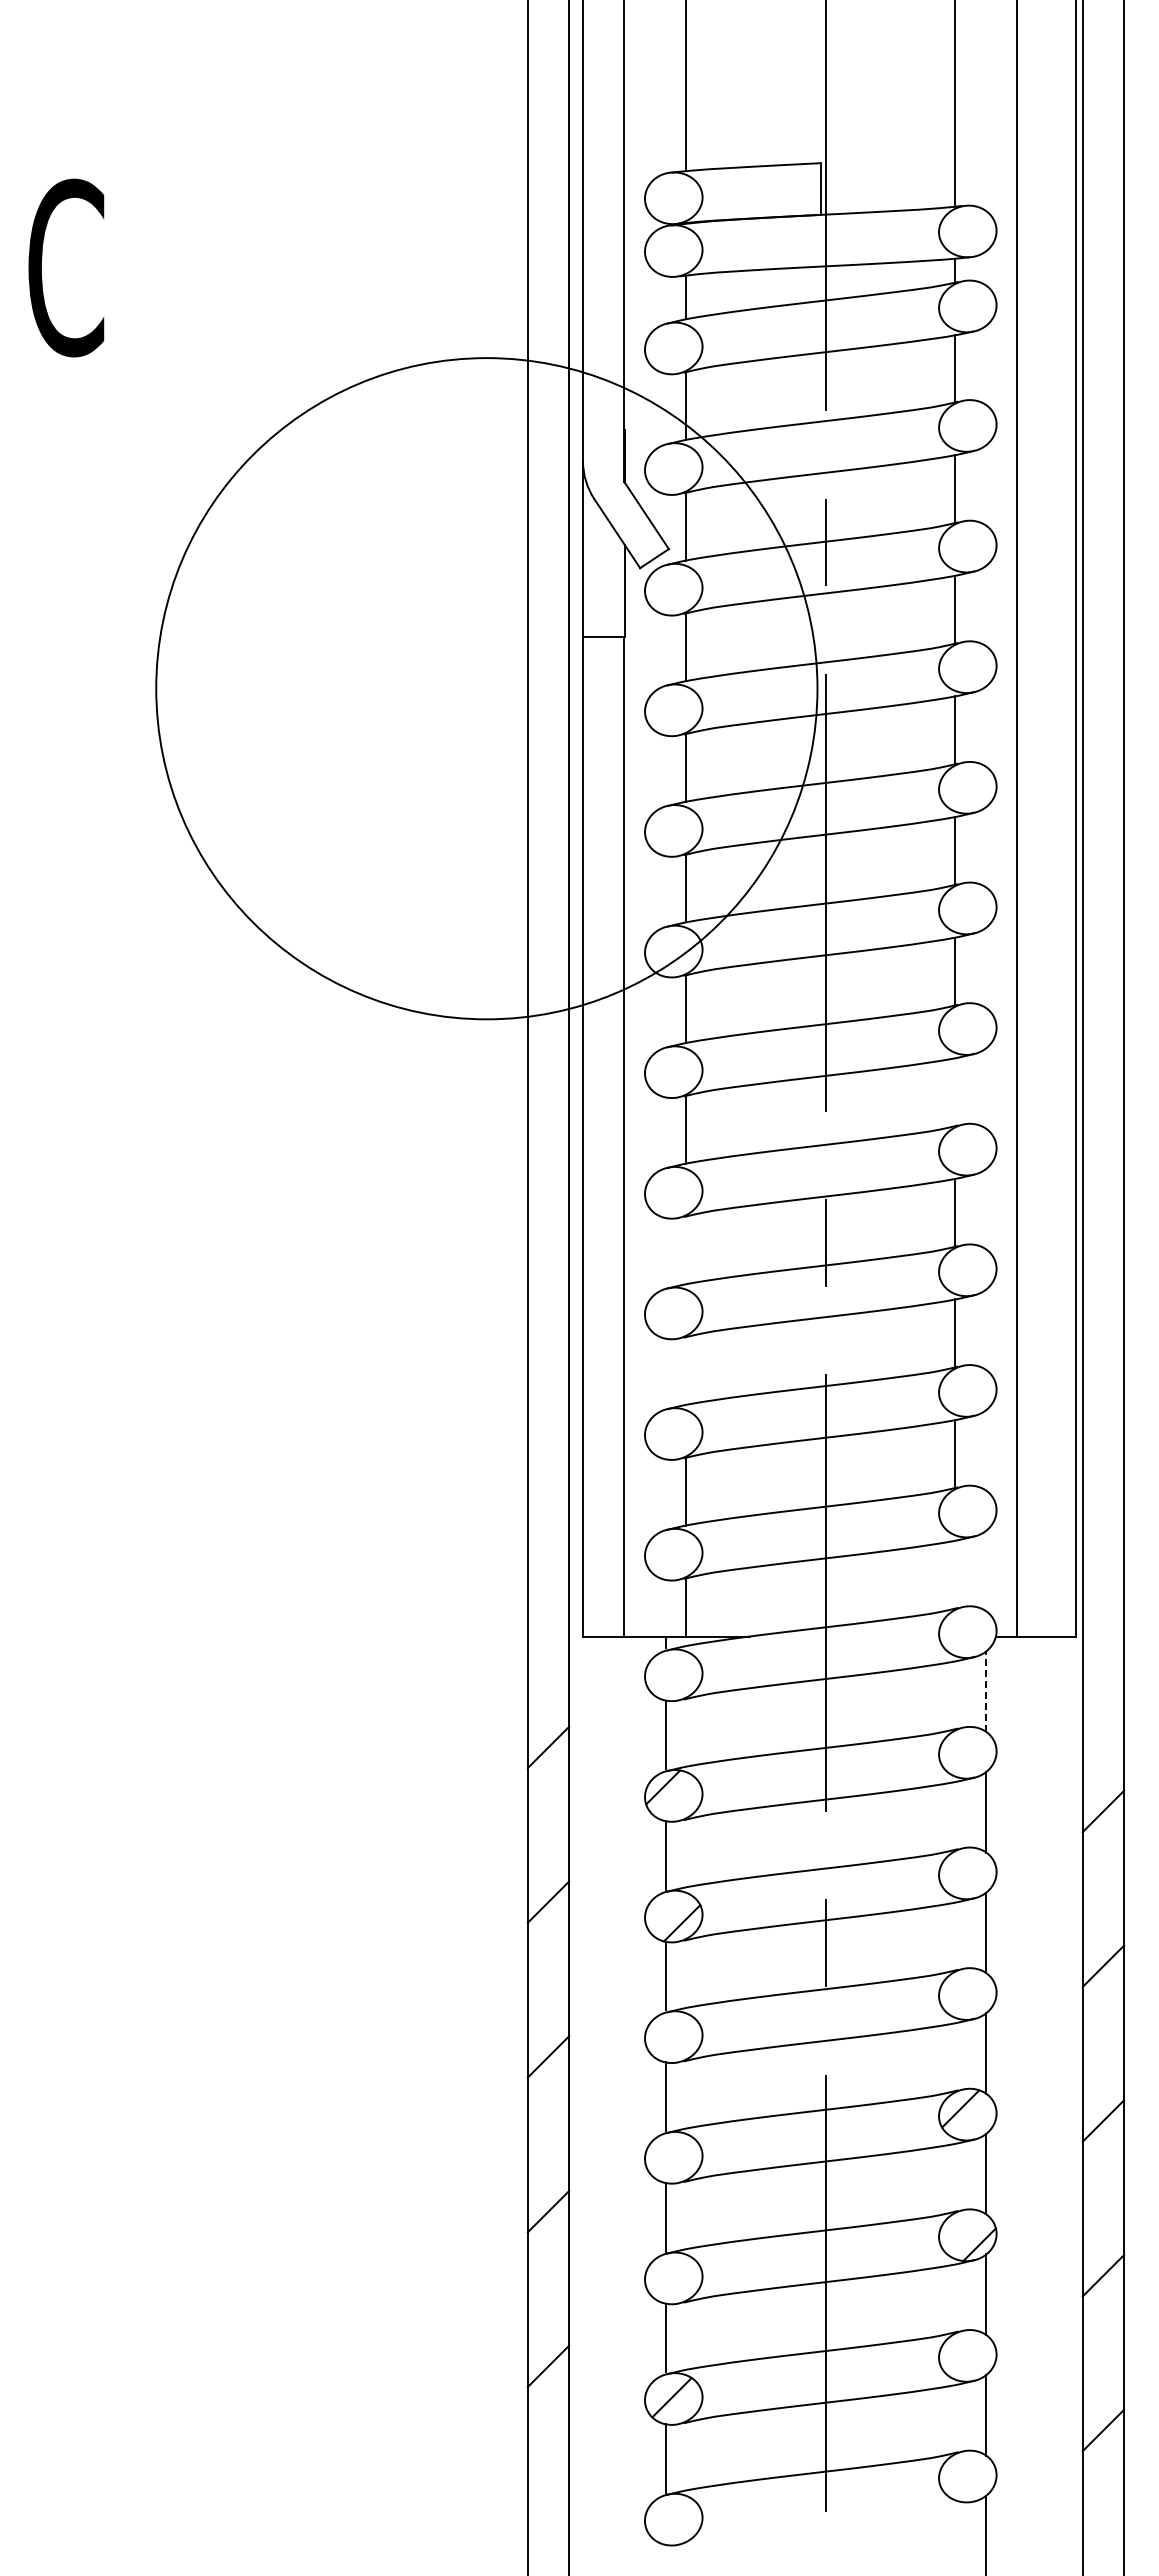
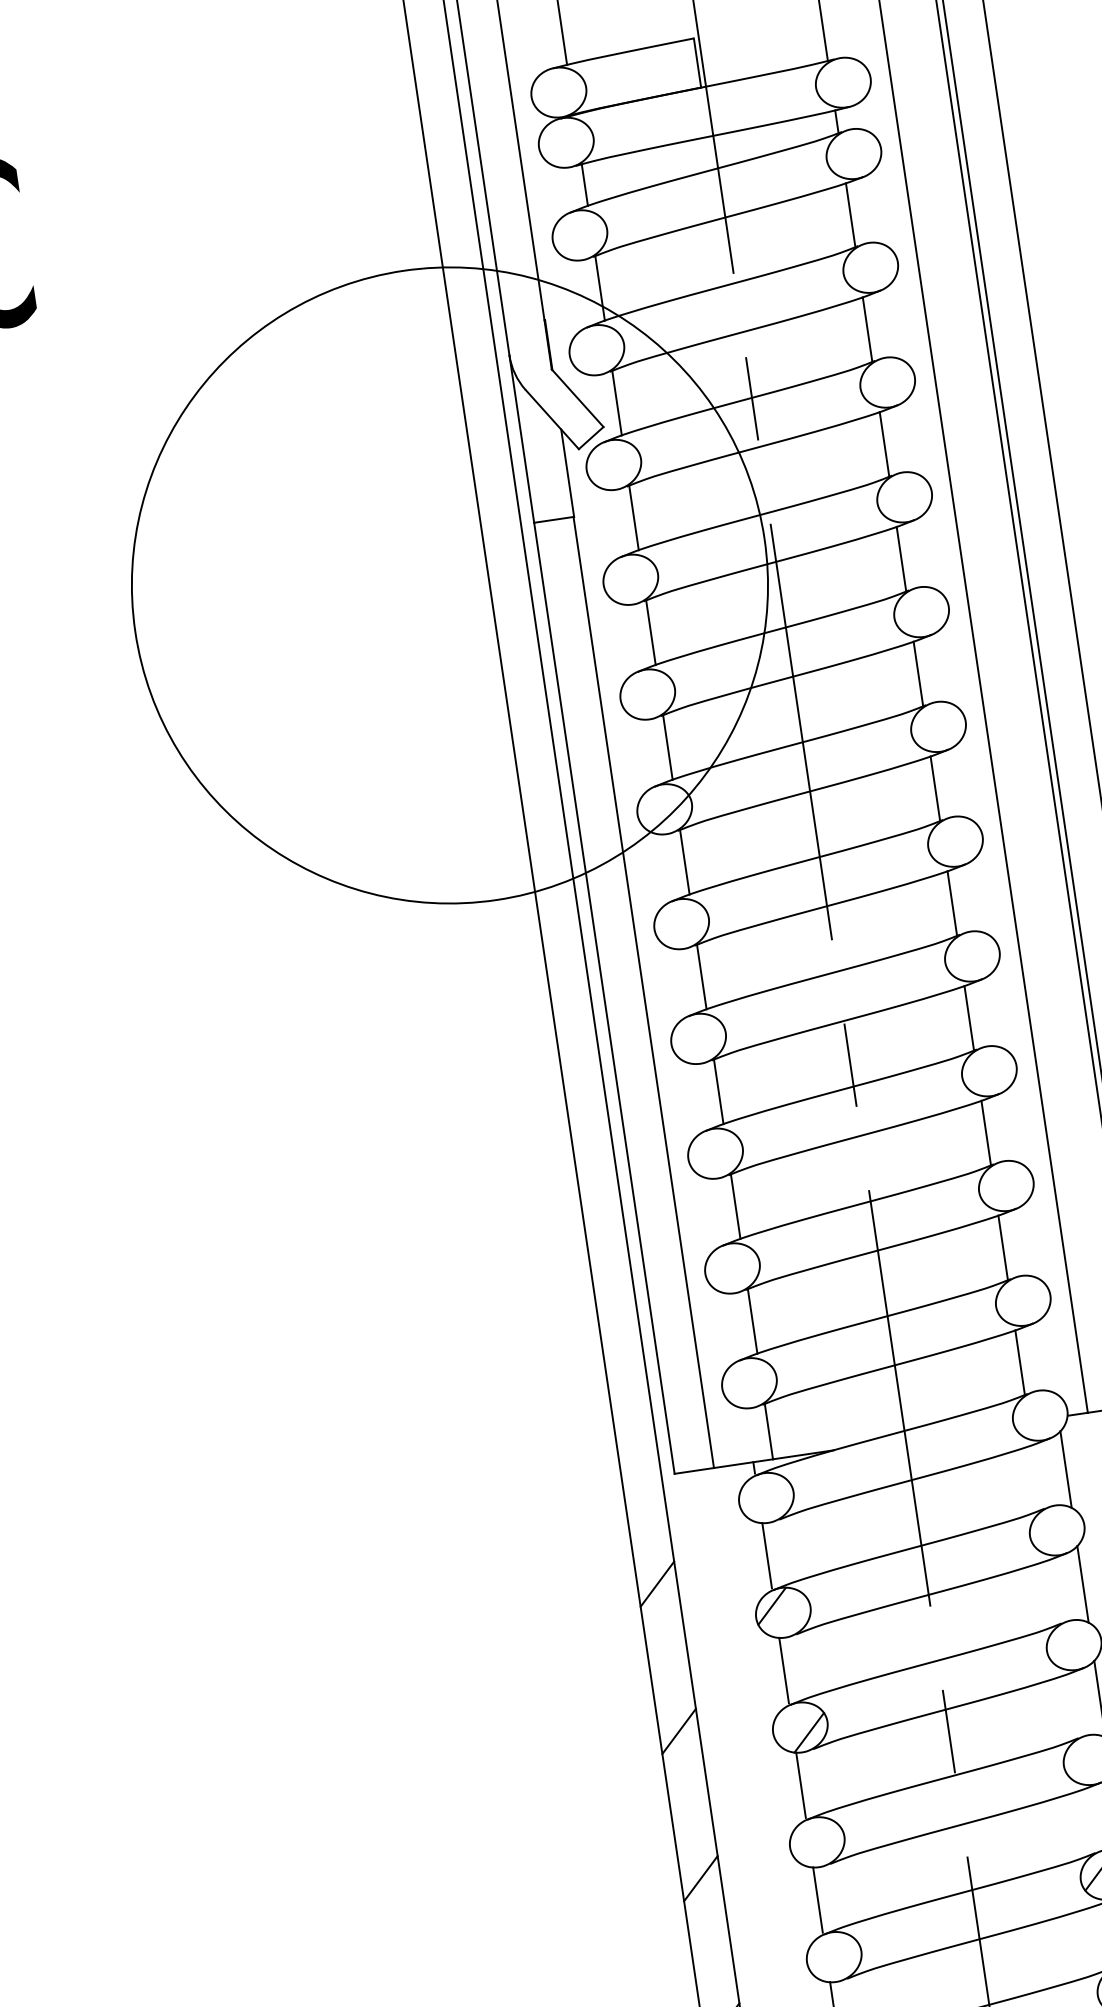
line: (955, 1092) -> (952, 903), added
line: (686, 1250) -> (718, 1091), added
line: (686, 1370) -> (735, 1206), added
line: (955, 1574) -> (1020, 1362), added
line: (986, 1691) -> (1066, 1469), dashed -> solid

